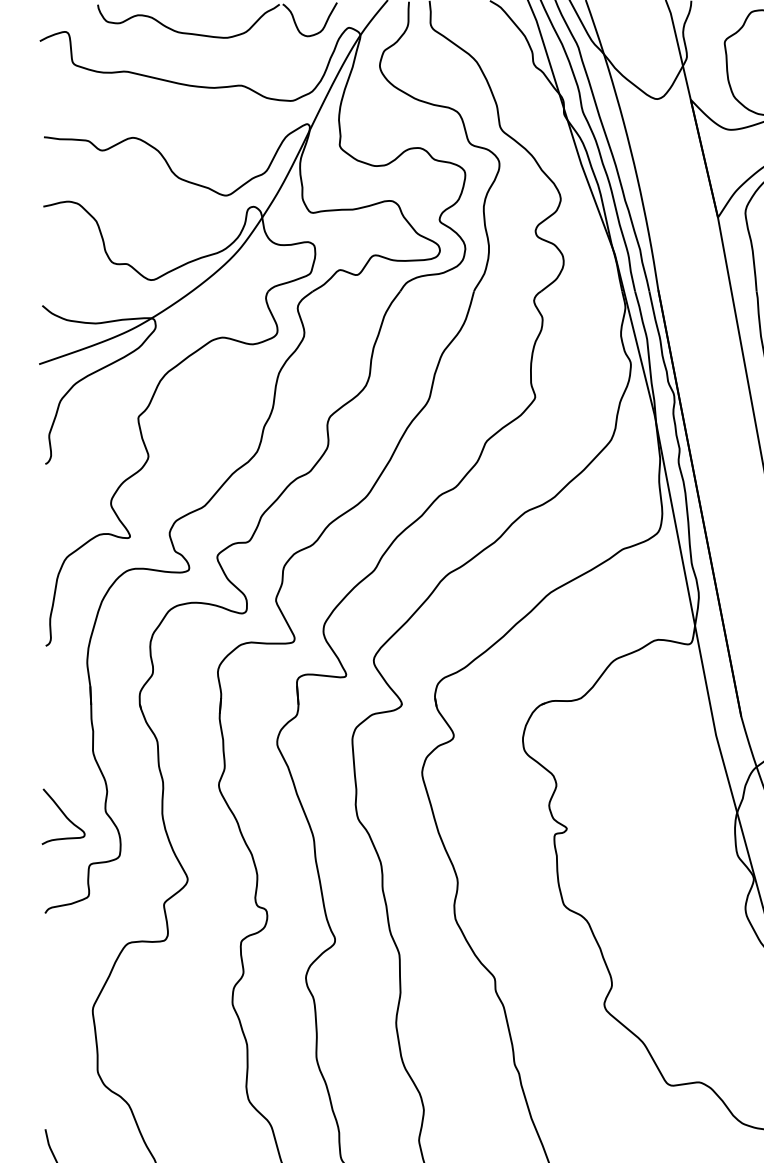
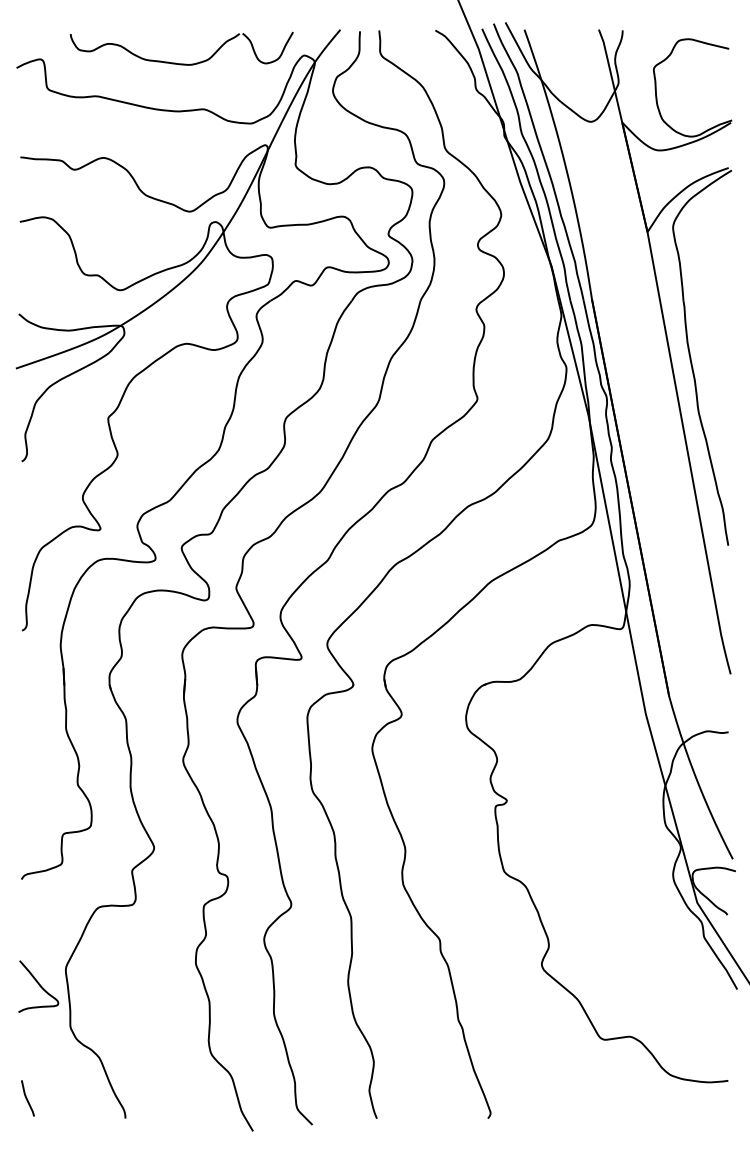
curve: (63, 815) -> (38, 985), moved

